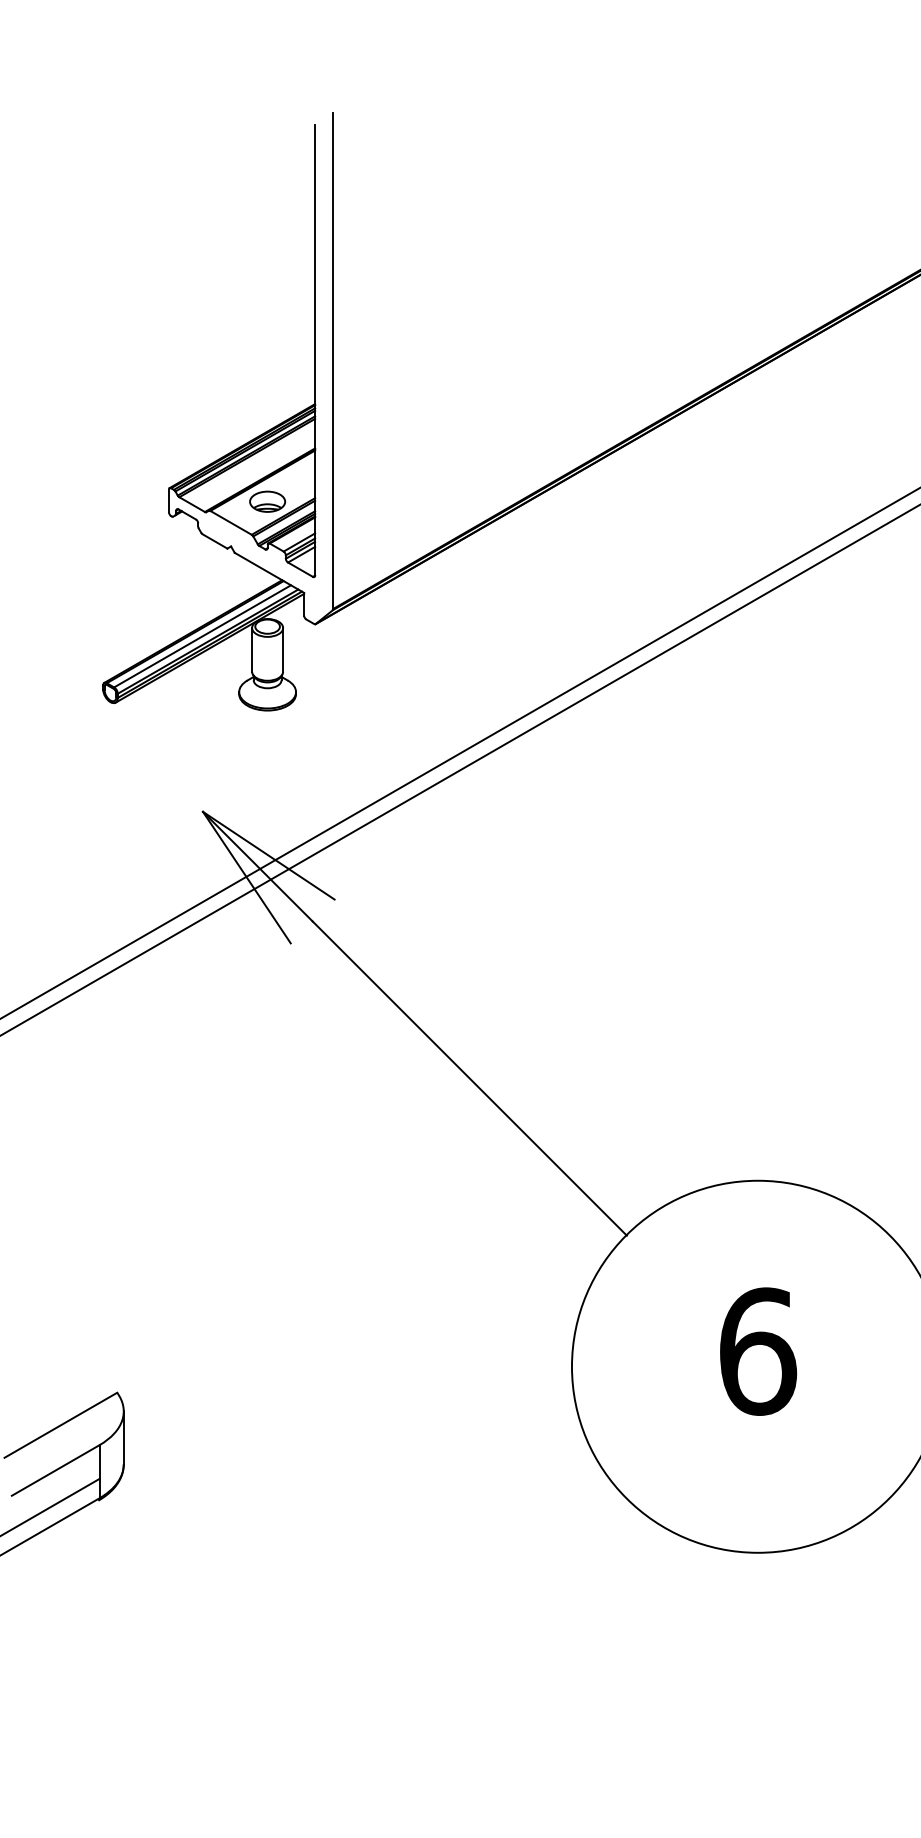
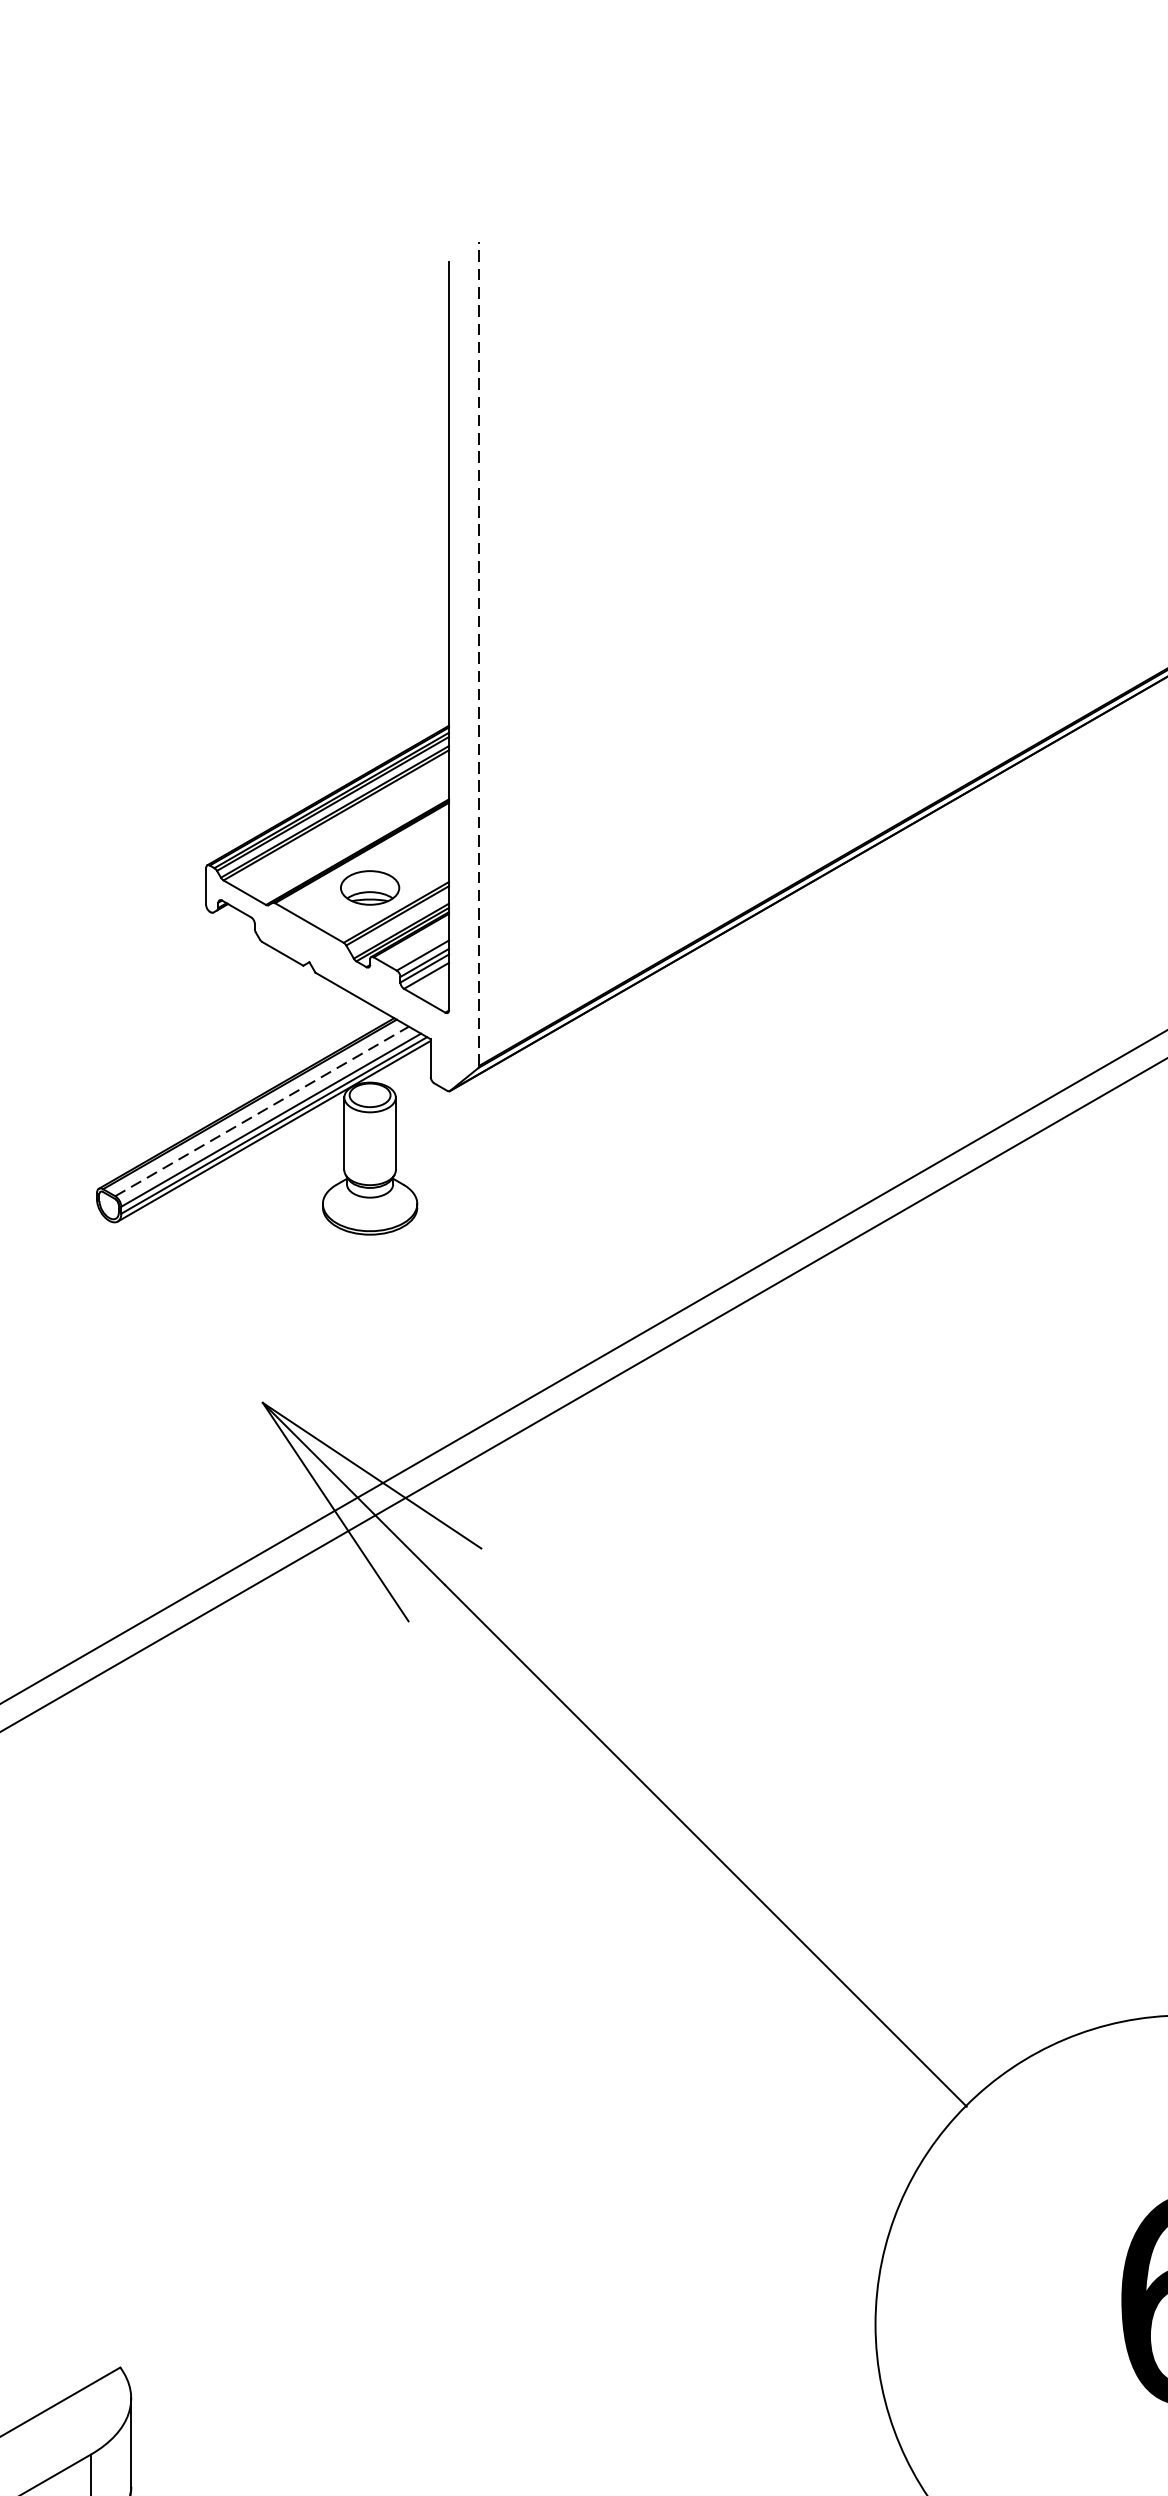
line: (333, 360) -> (479, 653), solid -> dashed
line: (203, 636) -> (263, 1111), solid -> dashed

